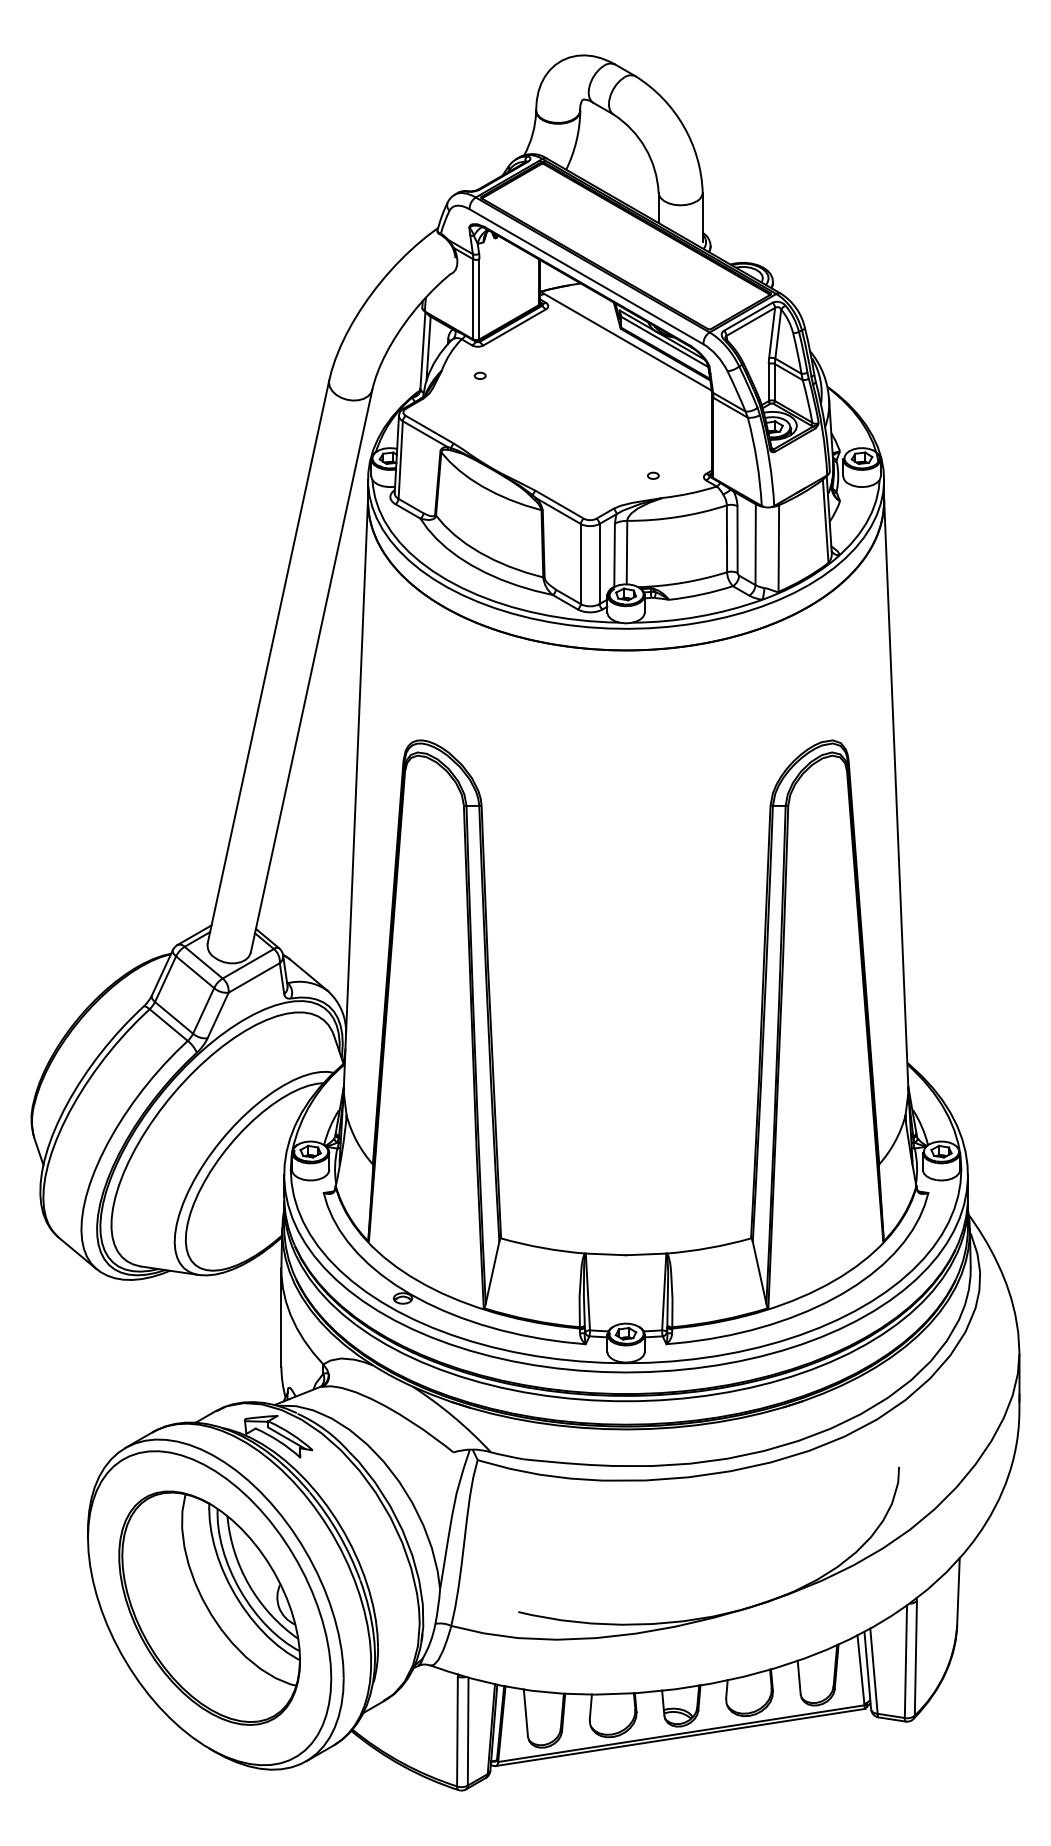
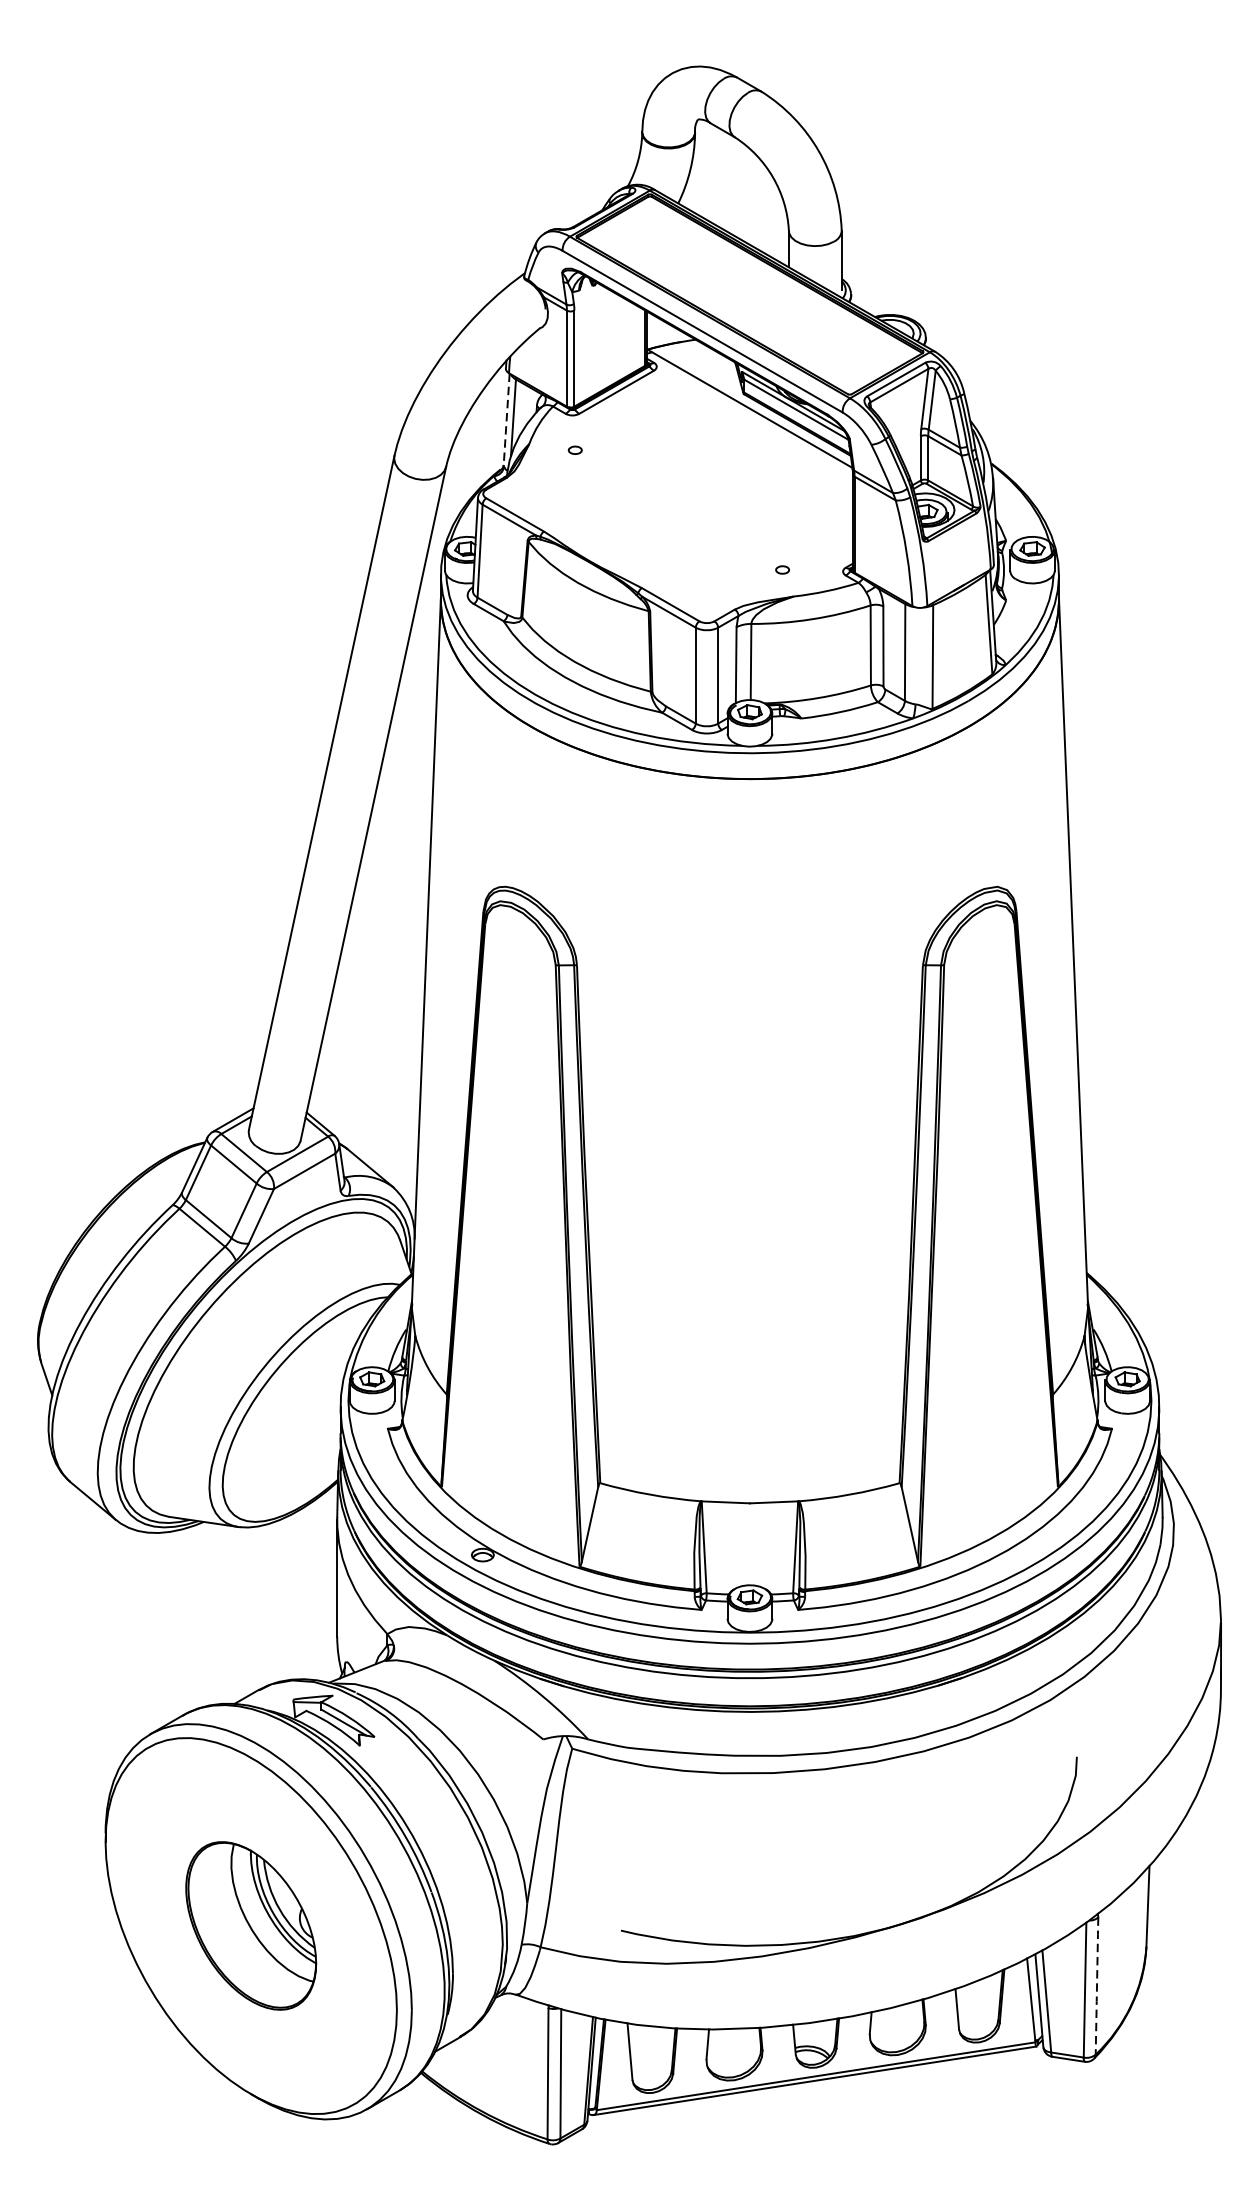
line: (422, 350) -> (506, 419), solid -> dashed
part: (209, 1607) -> (251, 1925), size x0.6
line: (915, 1658) -> (1096, 1986), solid -> dashed

